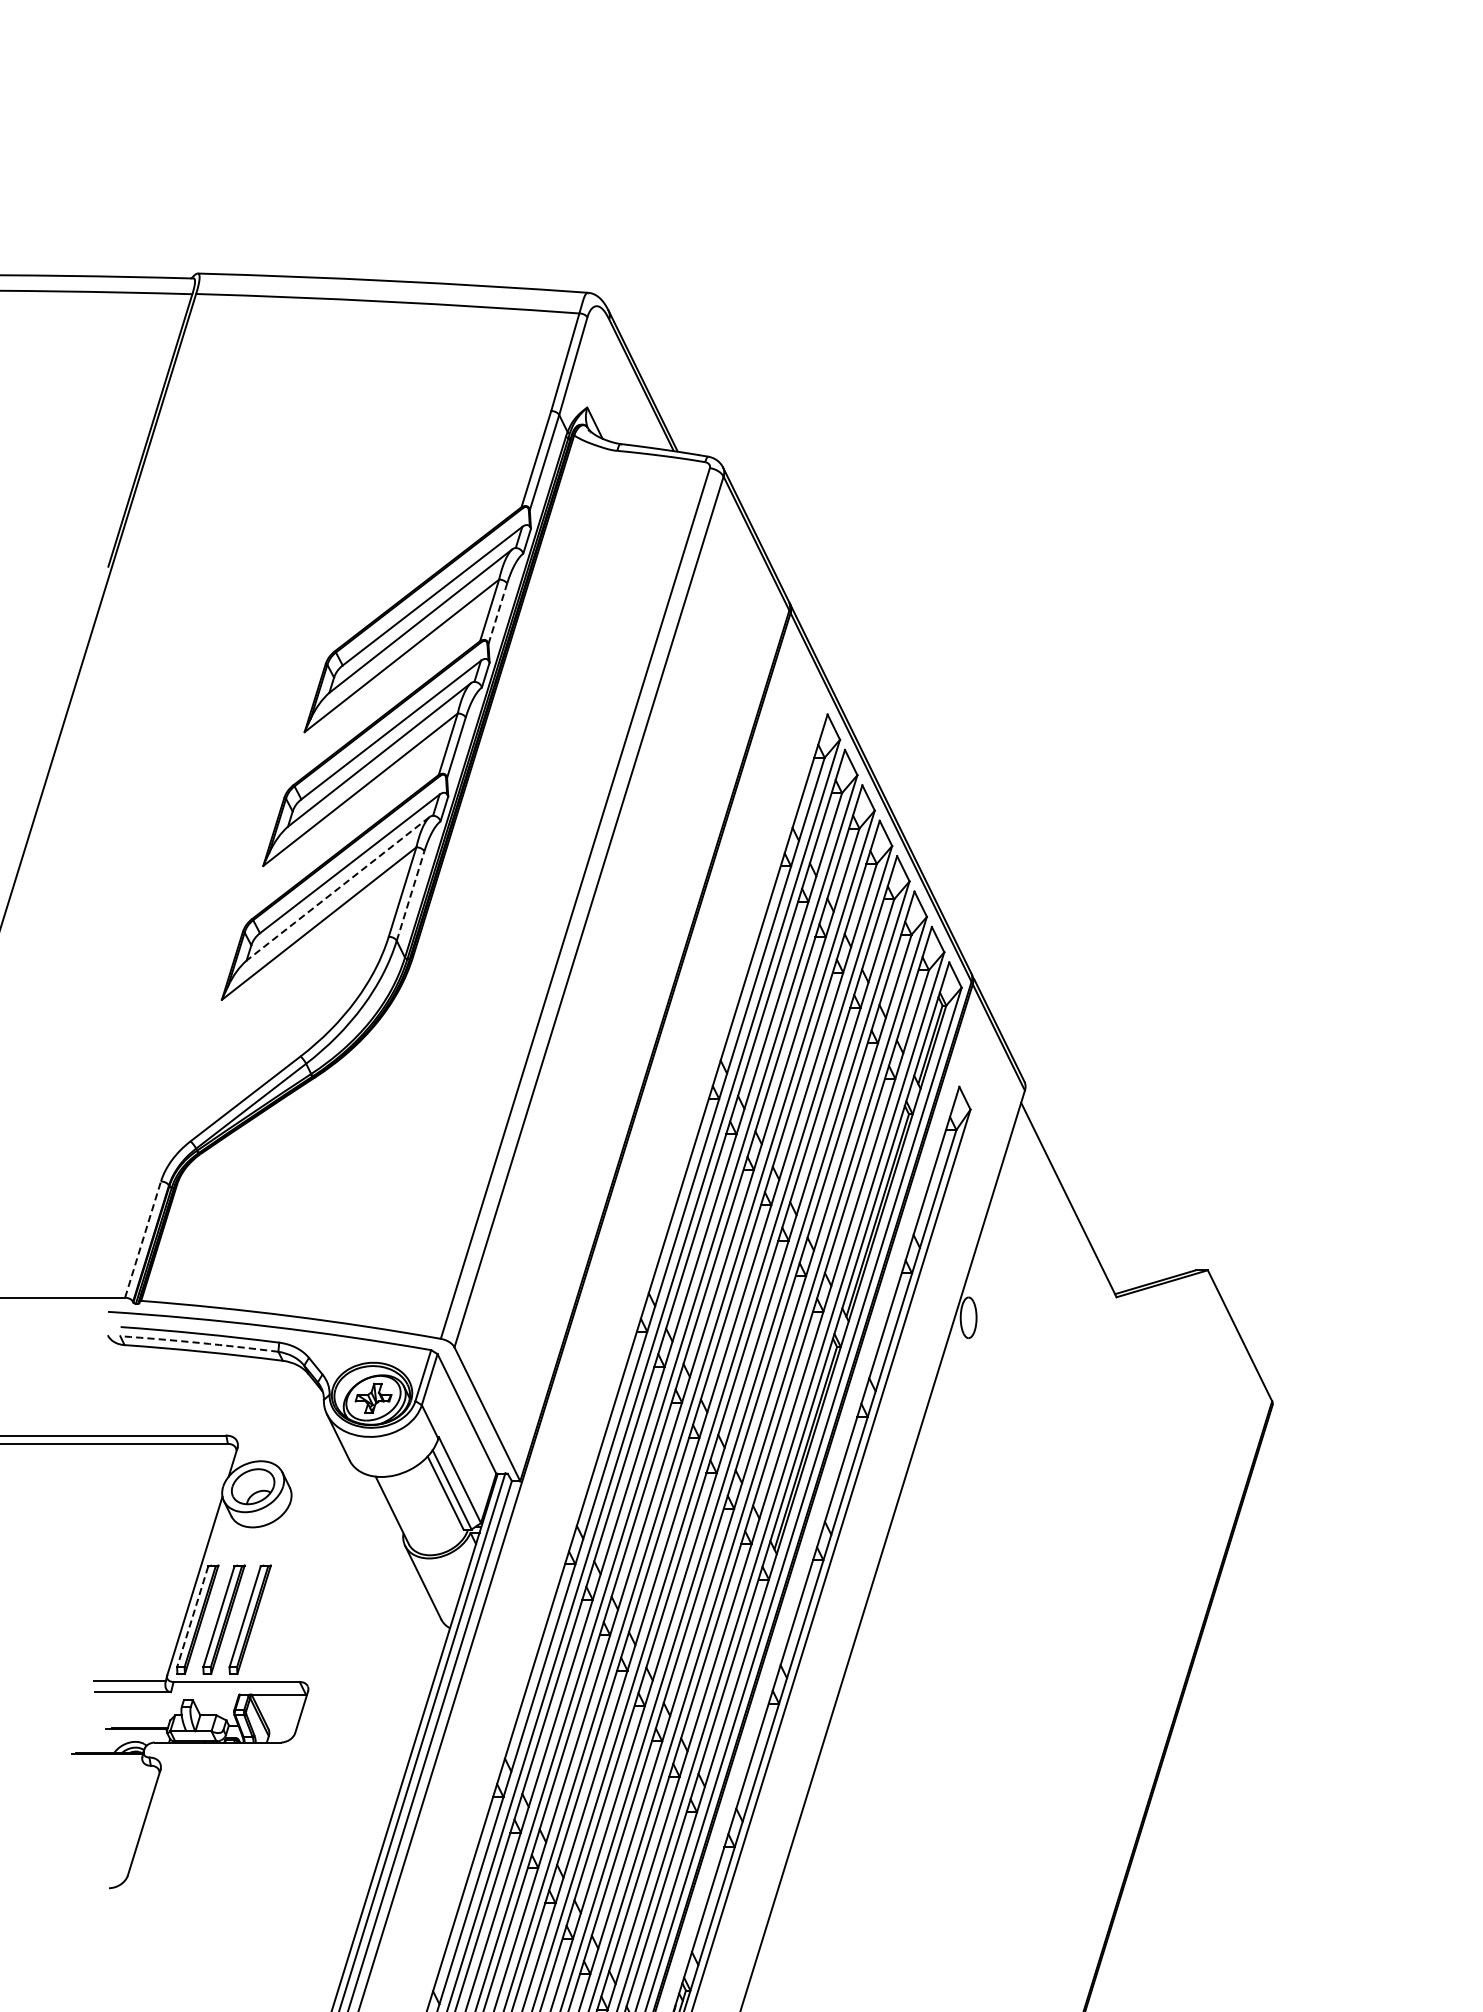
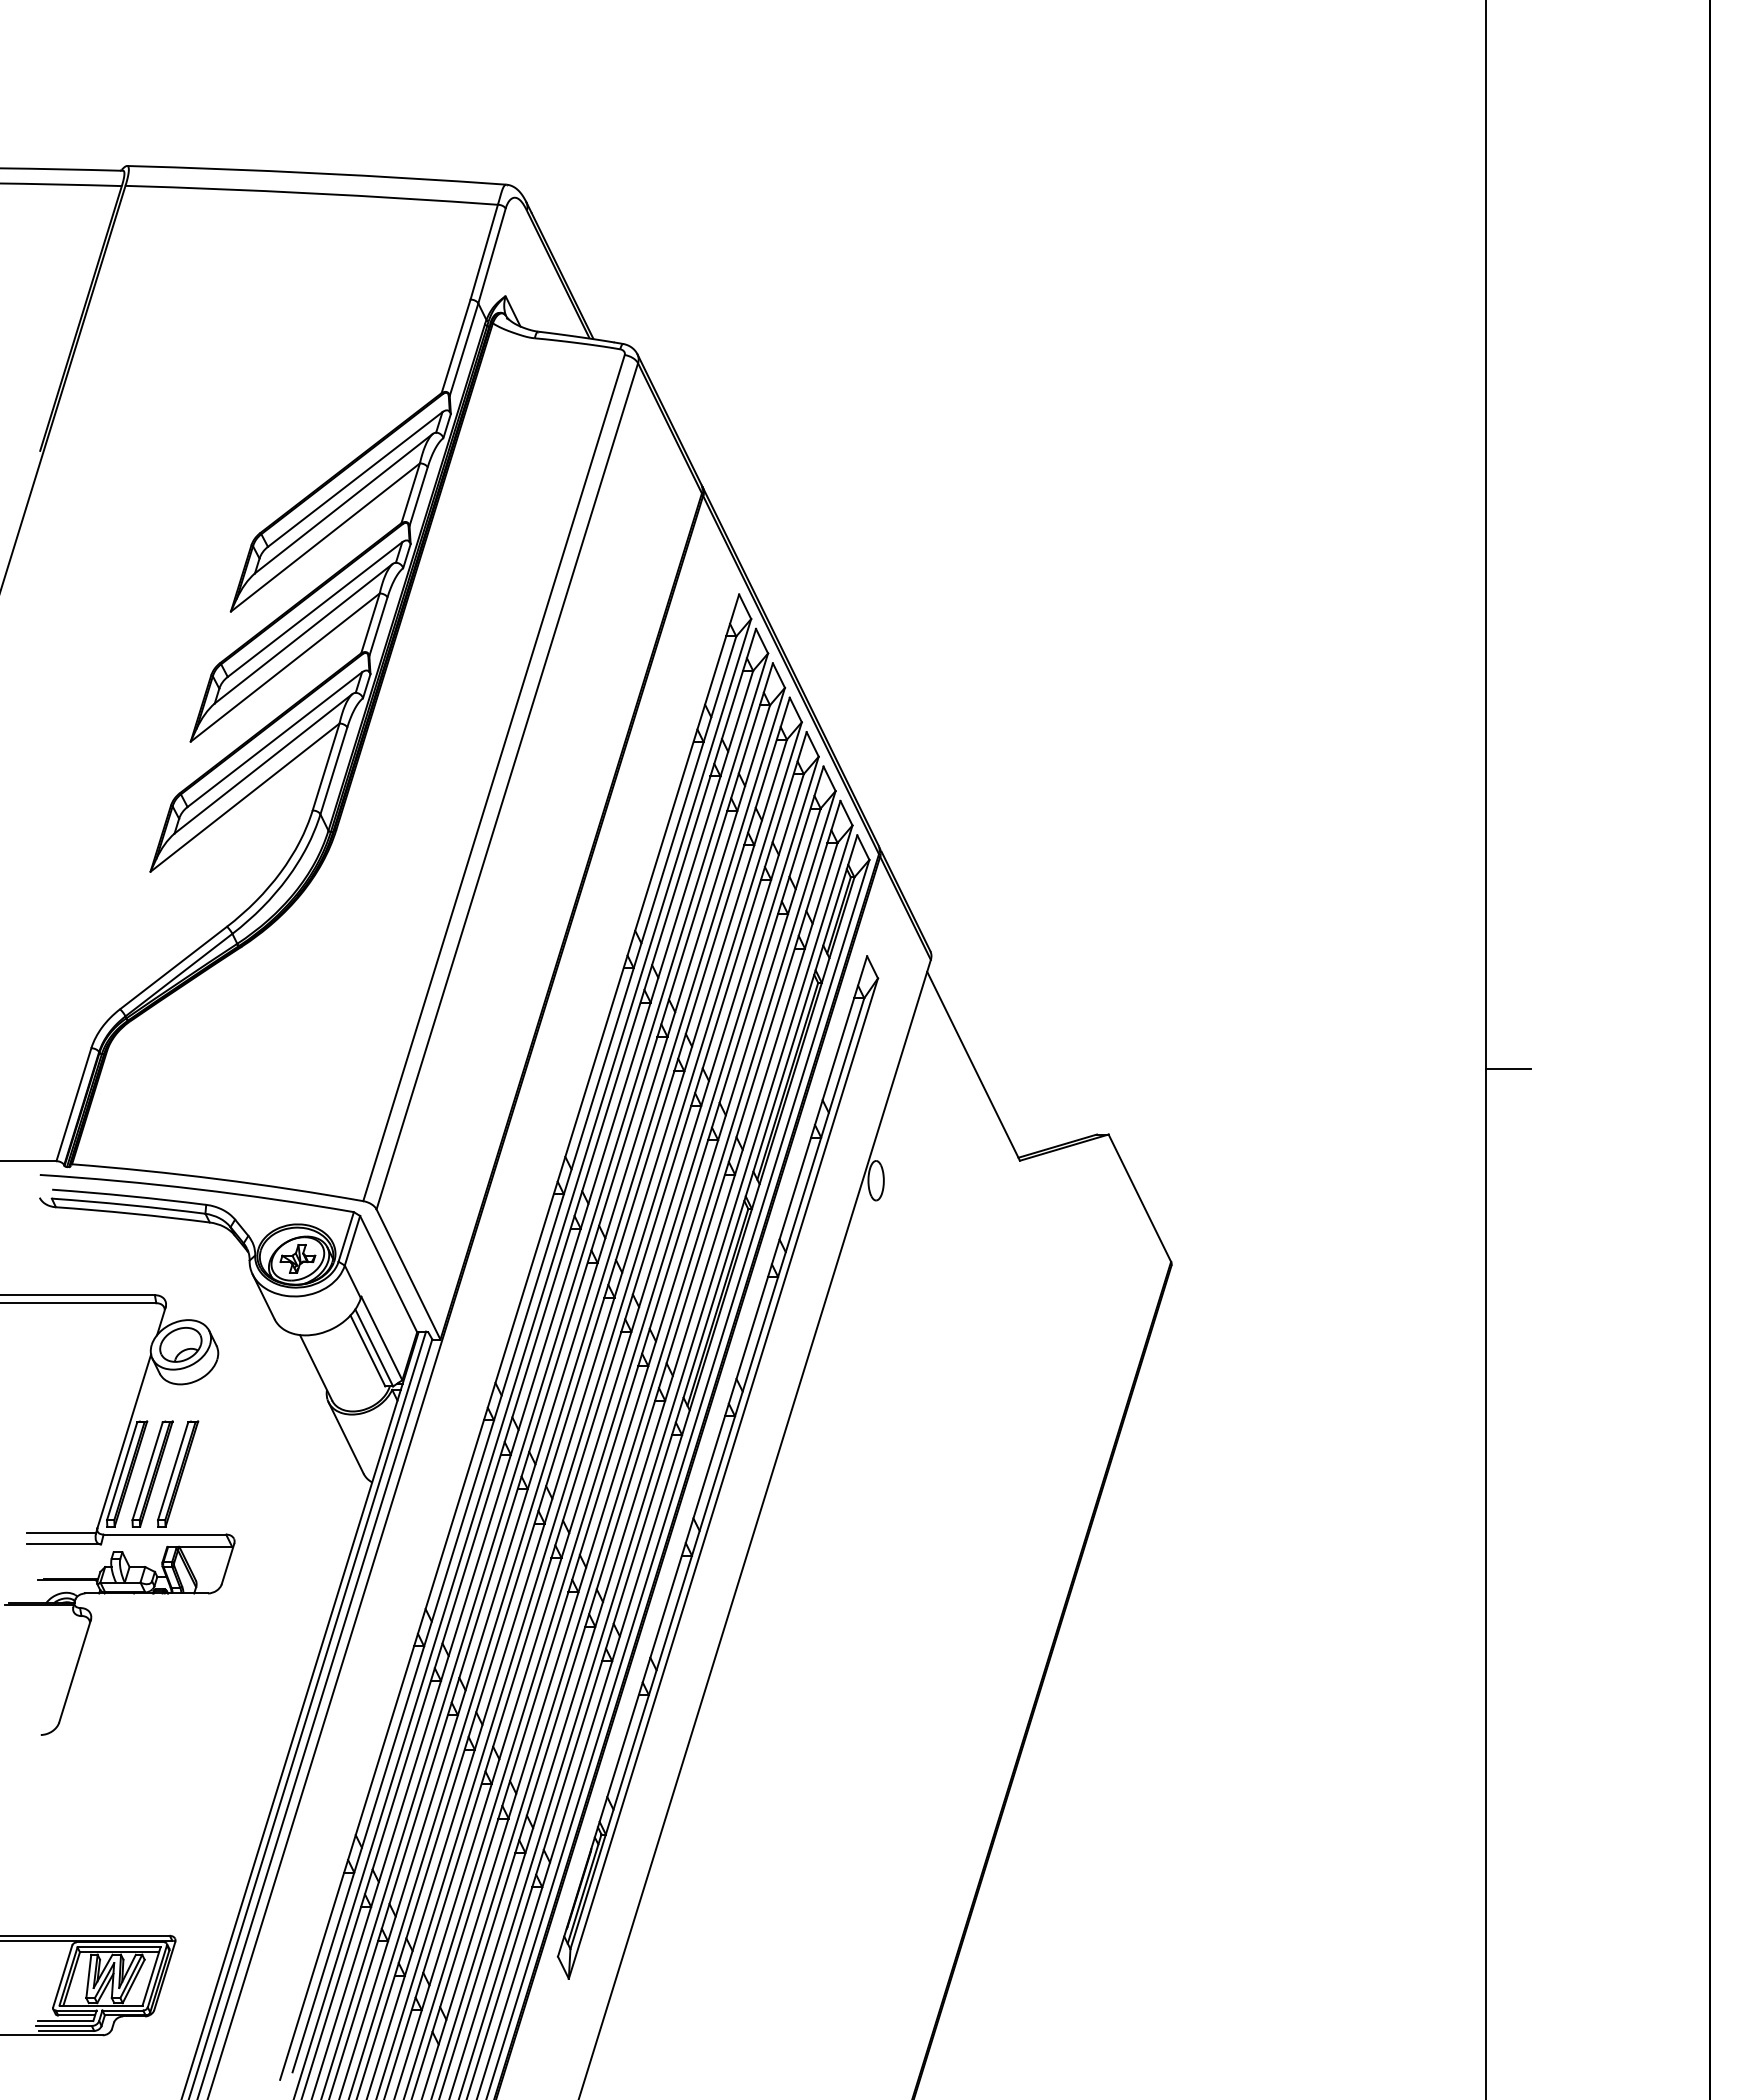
line: (497, 613) -> (418, 496), dashed -> solid
line: (338, 888) -> (263, 763), dashed -> solid
line: (411, 895) -> (334, 770), dashed -> solid
line: (143, 1239) -> (74, 1104), dashed -> solid
arc: (199, 1343) -> (128, 1205), dashed -> solid
line: (193, 1617) -> (122, 1471), dashed -> solid

